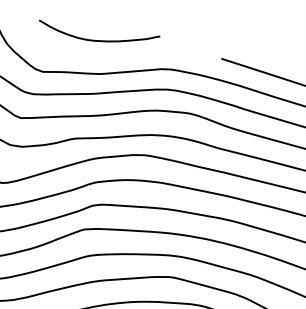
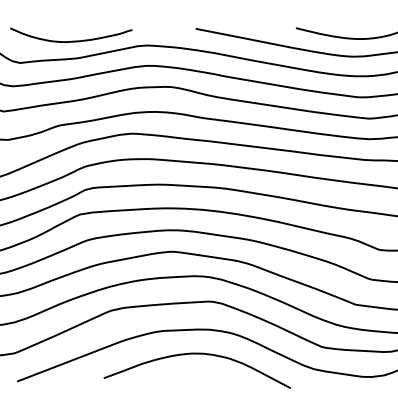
curve: (98, 39) -> (71, 40), moved

